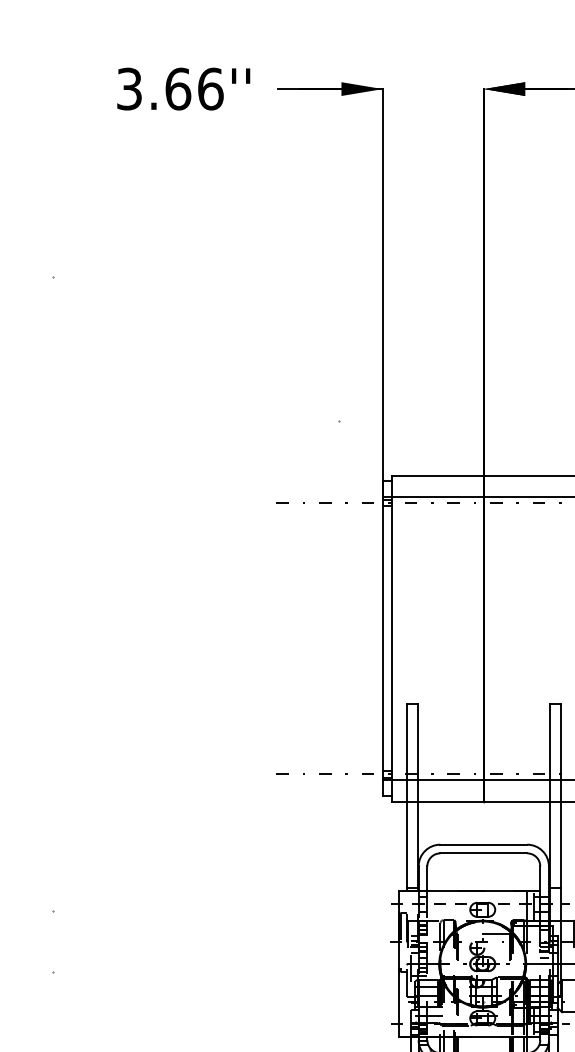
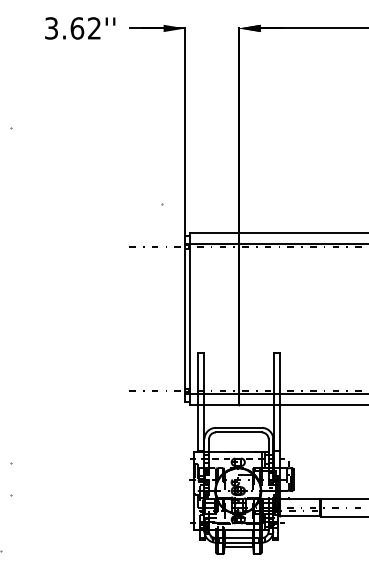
text: (210, 89) -> (94, 28), 3.66'' -> 3.62''

